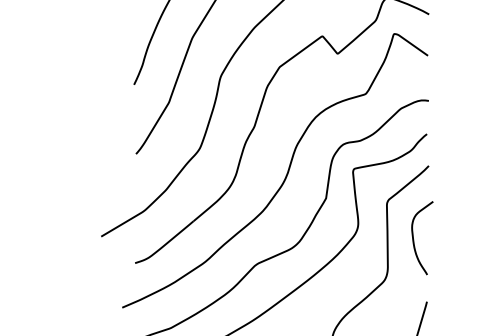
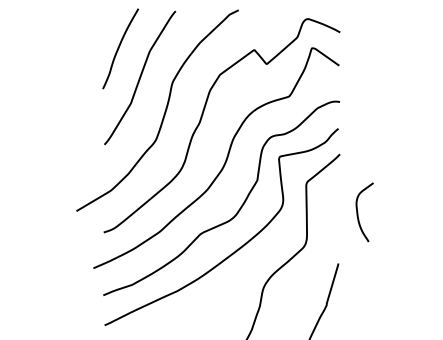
curve: (414, 238) -> (358, 212), moved

